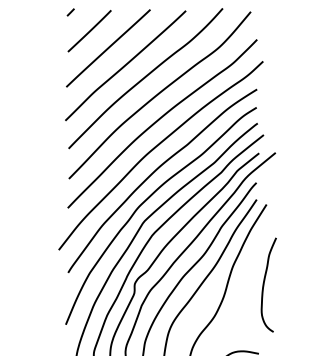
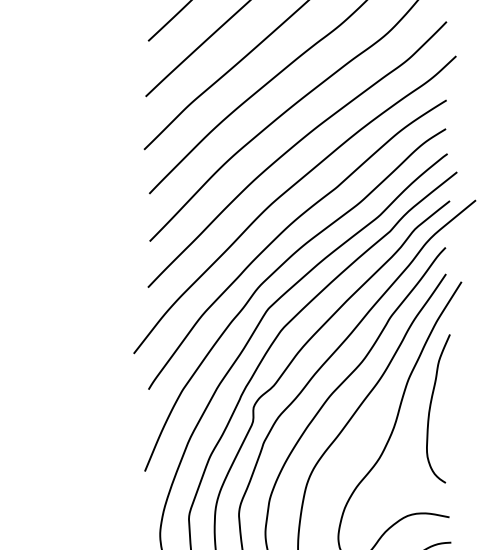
curve: (264, 284) -> (431, 407), moved

